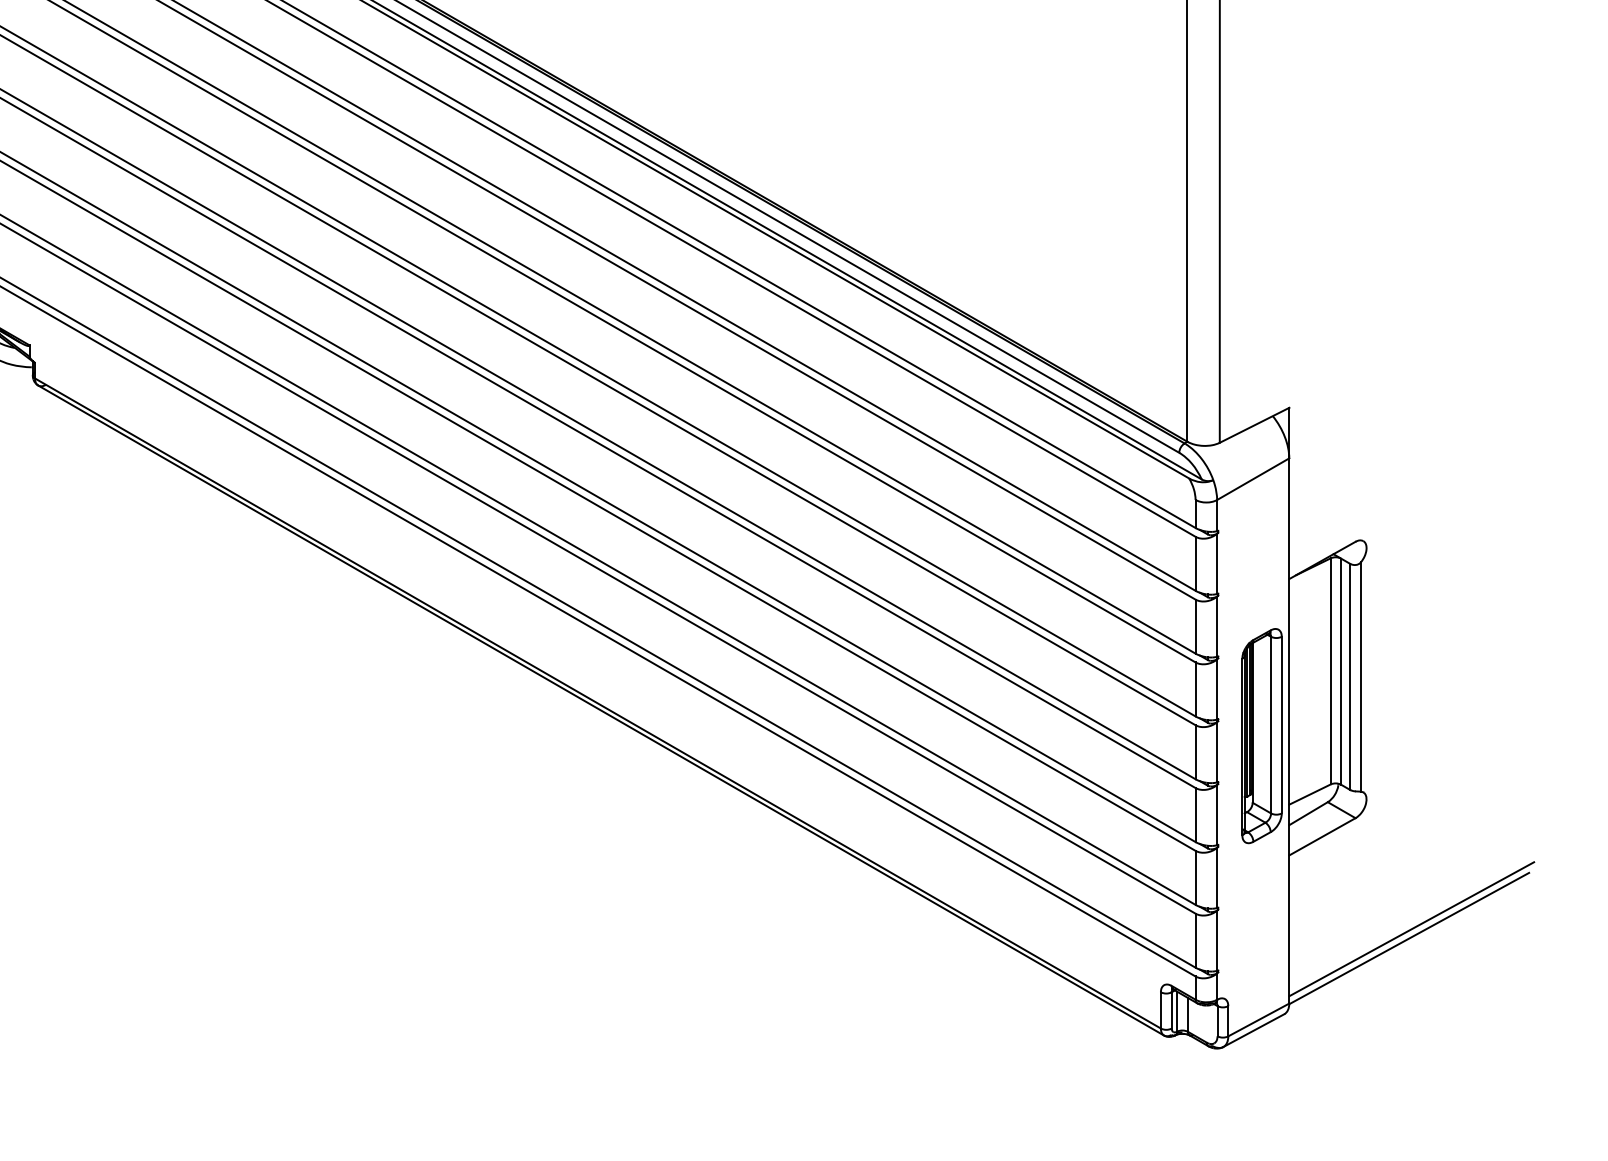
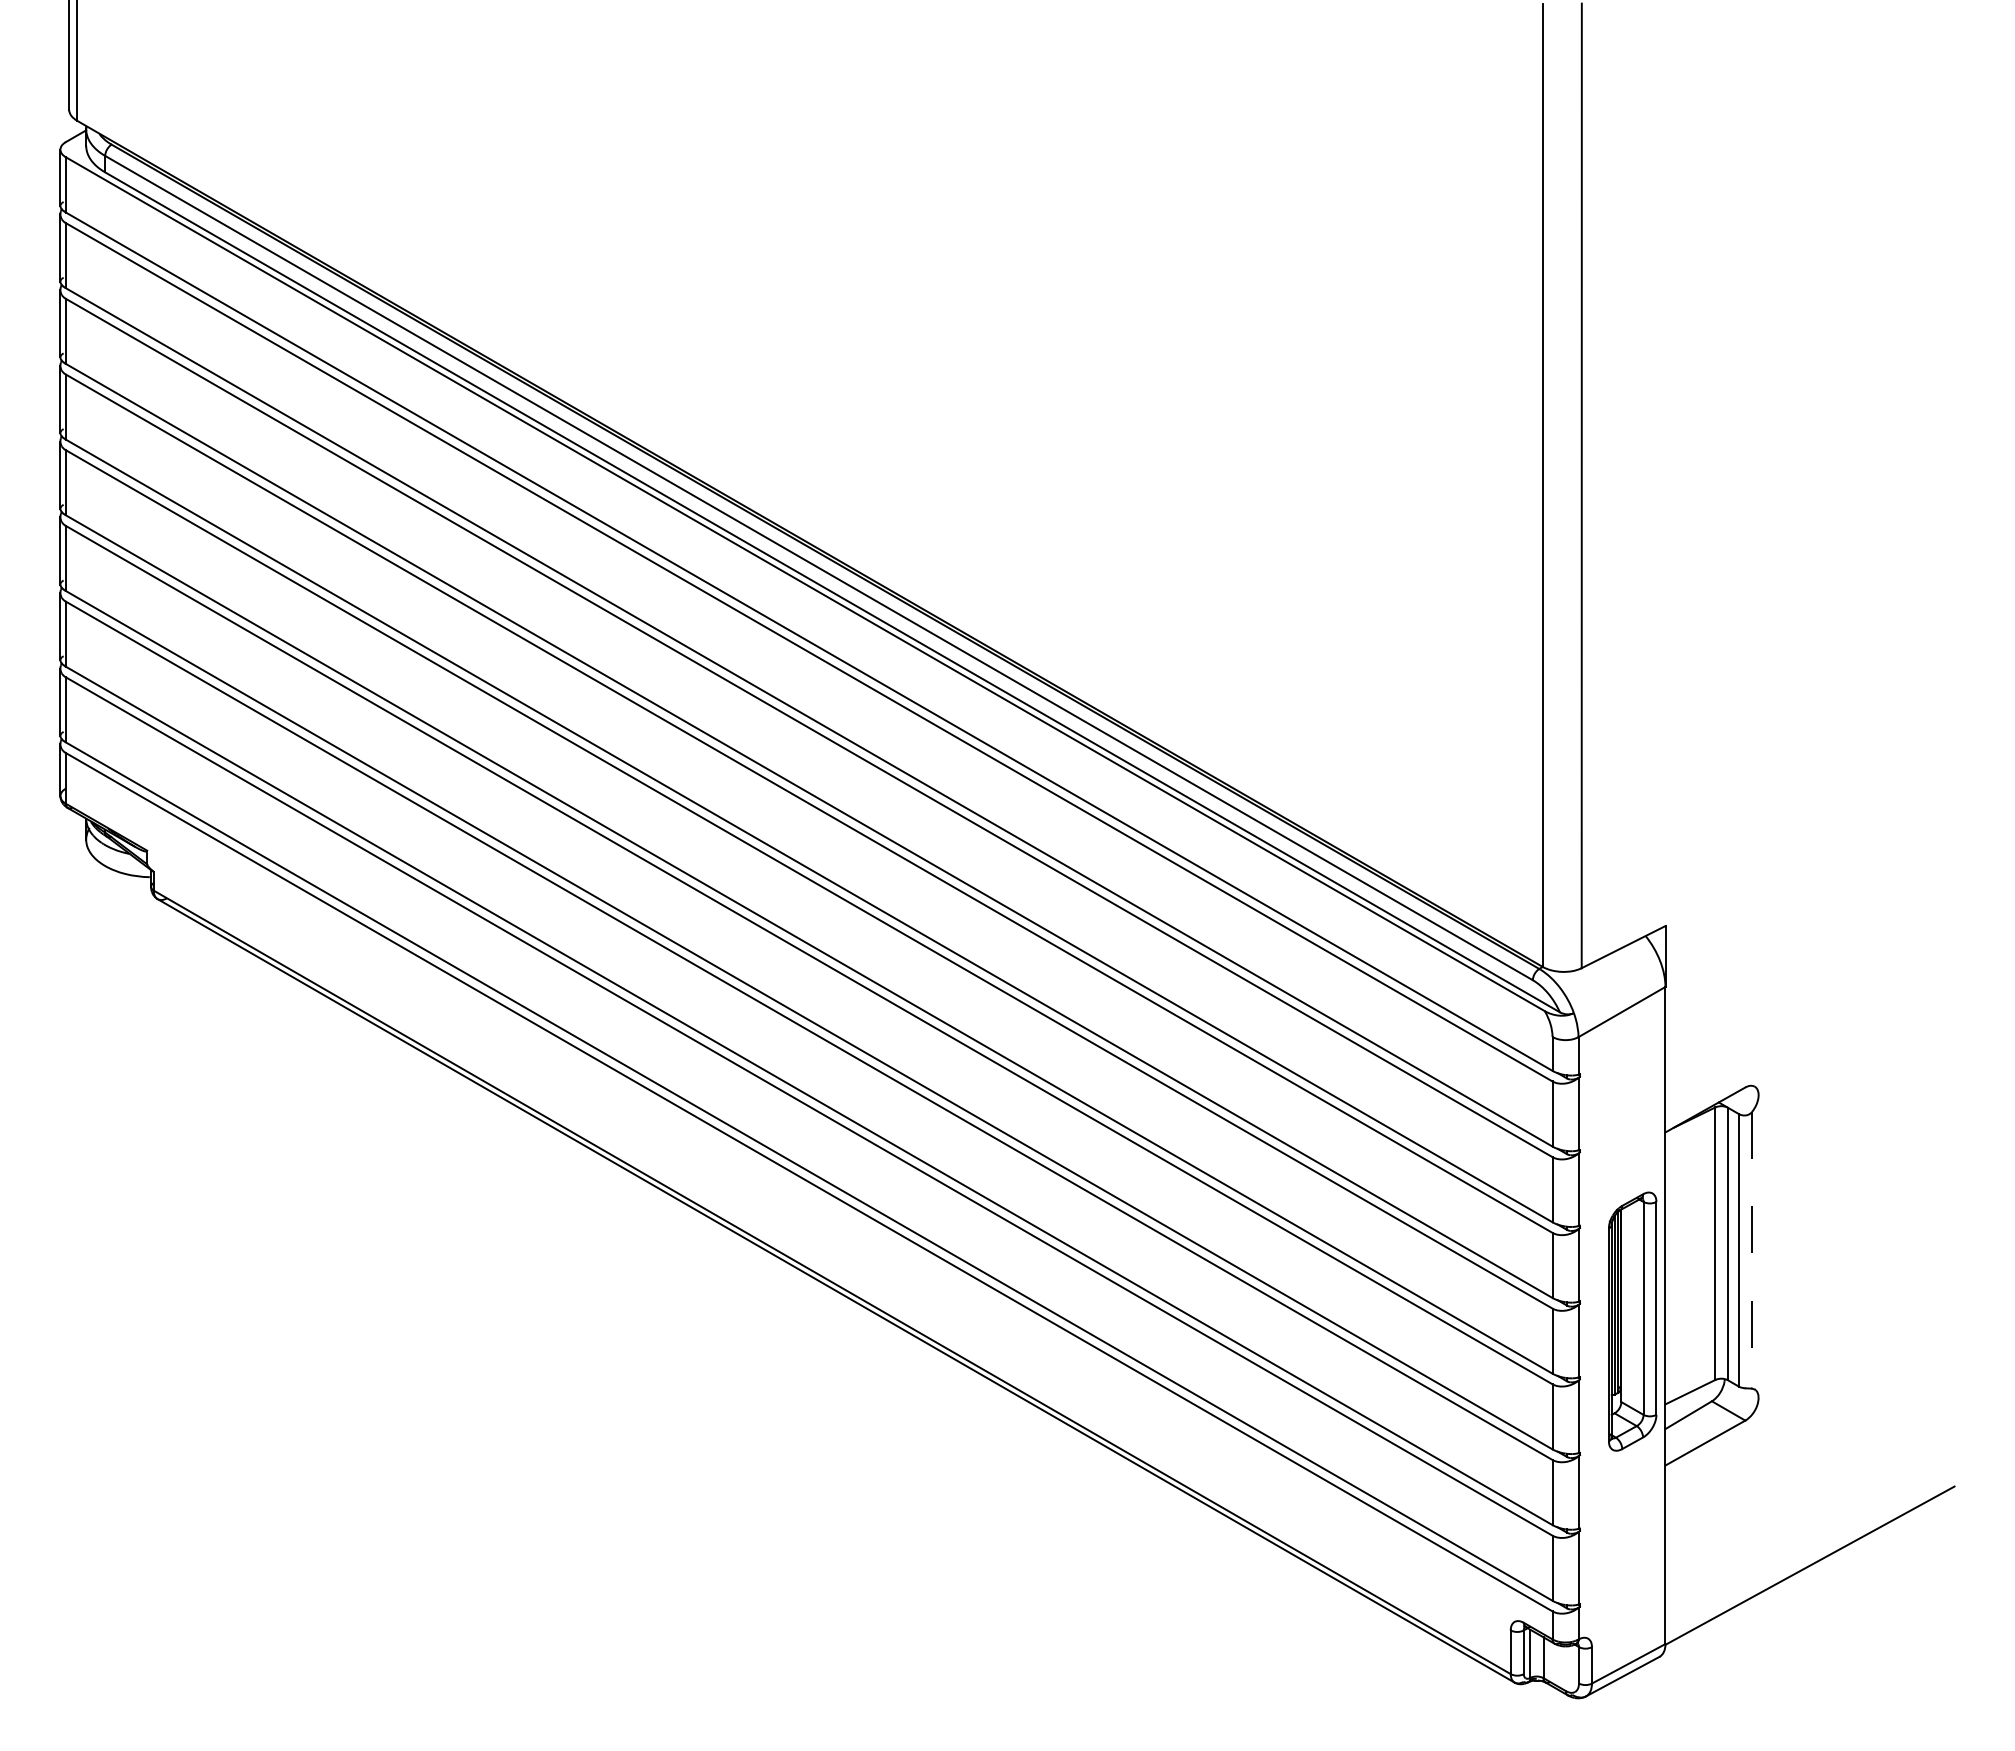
line: (1360, 677) -> (1751, 1250), solid -> dashed
line: (1411, 929) -> (1812, 1554), removed

